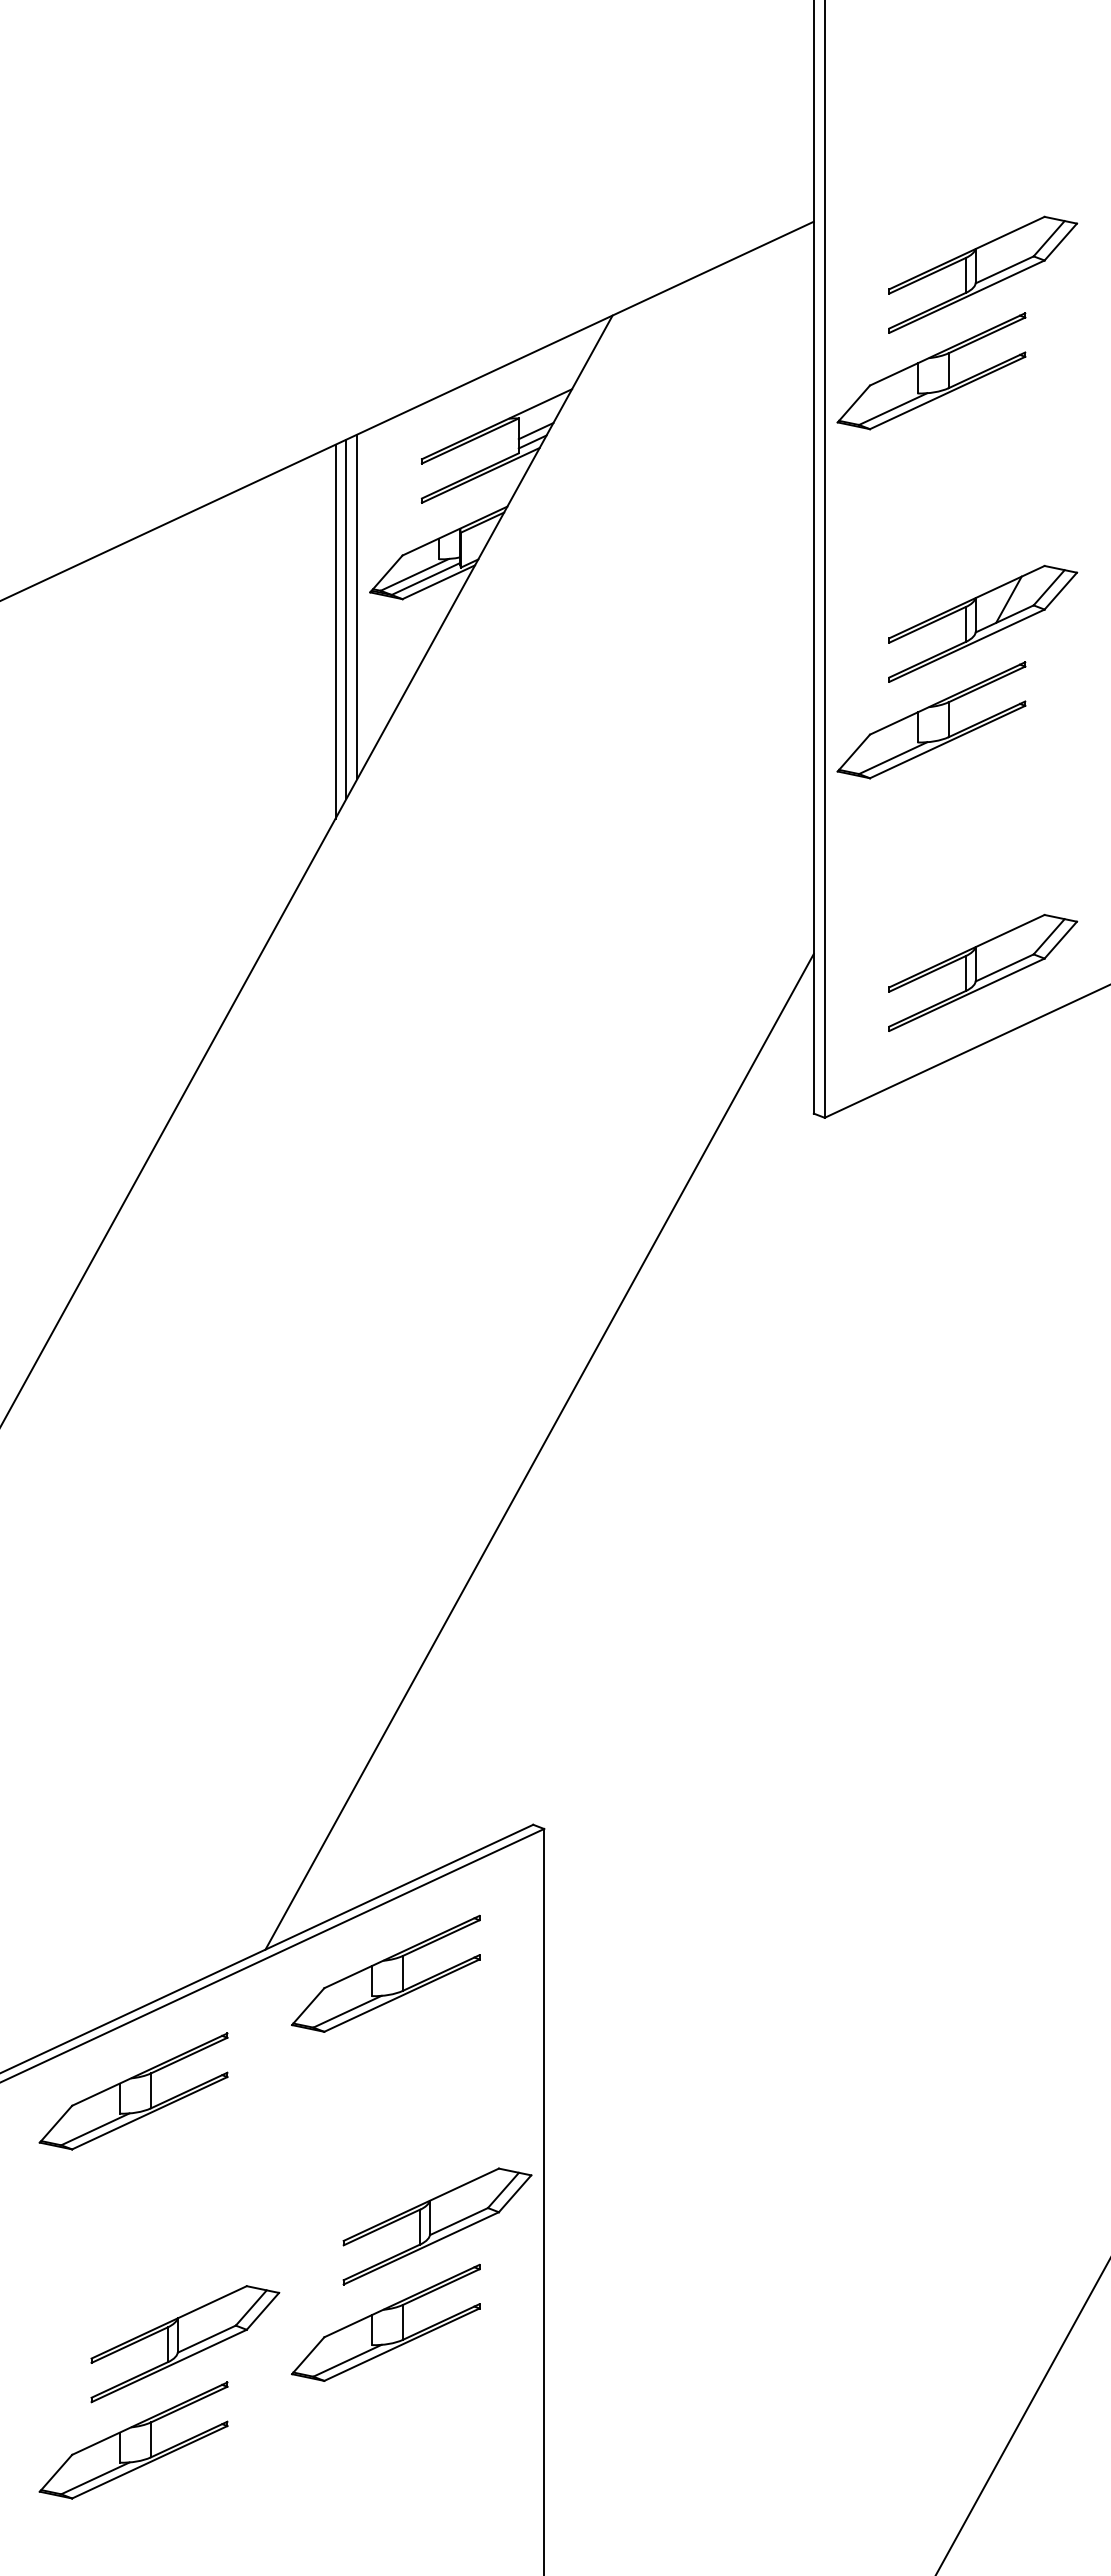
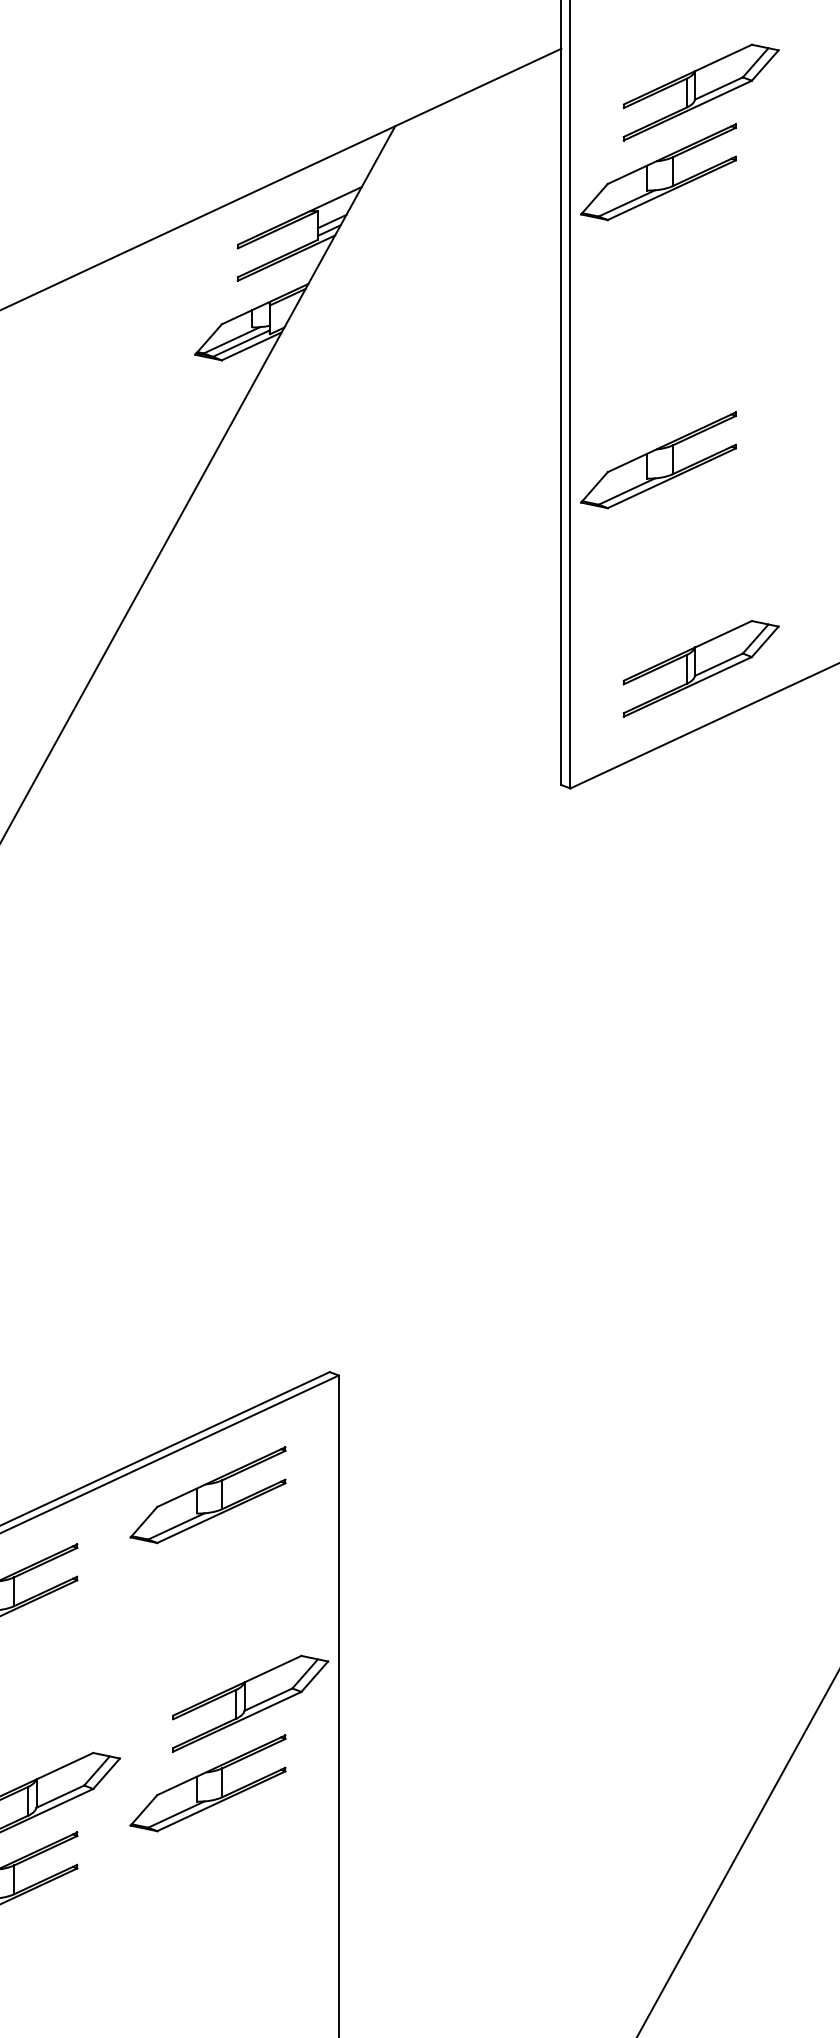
line: (357, 606) -> (184, 366), removed
line: (346, 618) -> (175, 376), removed
part: (983, 623) -> (701, 380), removed
line: (335, 631) -> (166, 387), removed
line: (539, 1451) -> (334, 1063), removed

